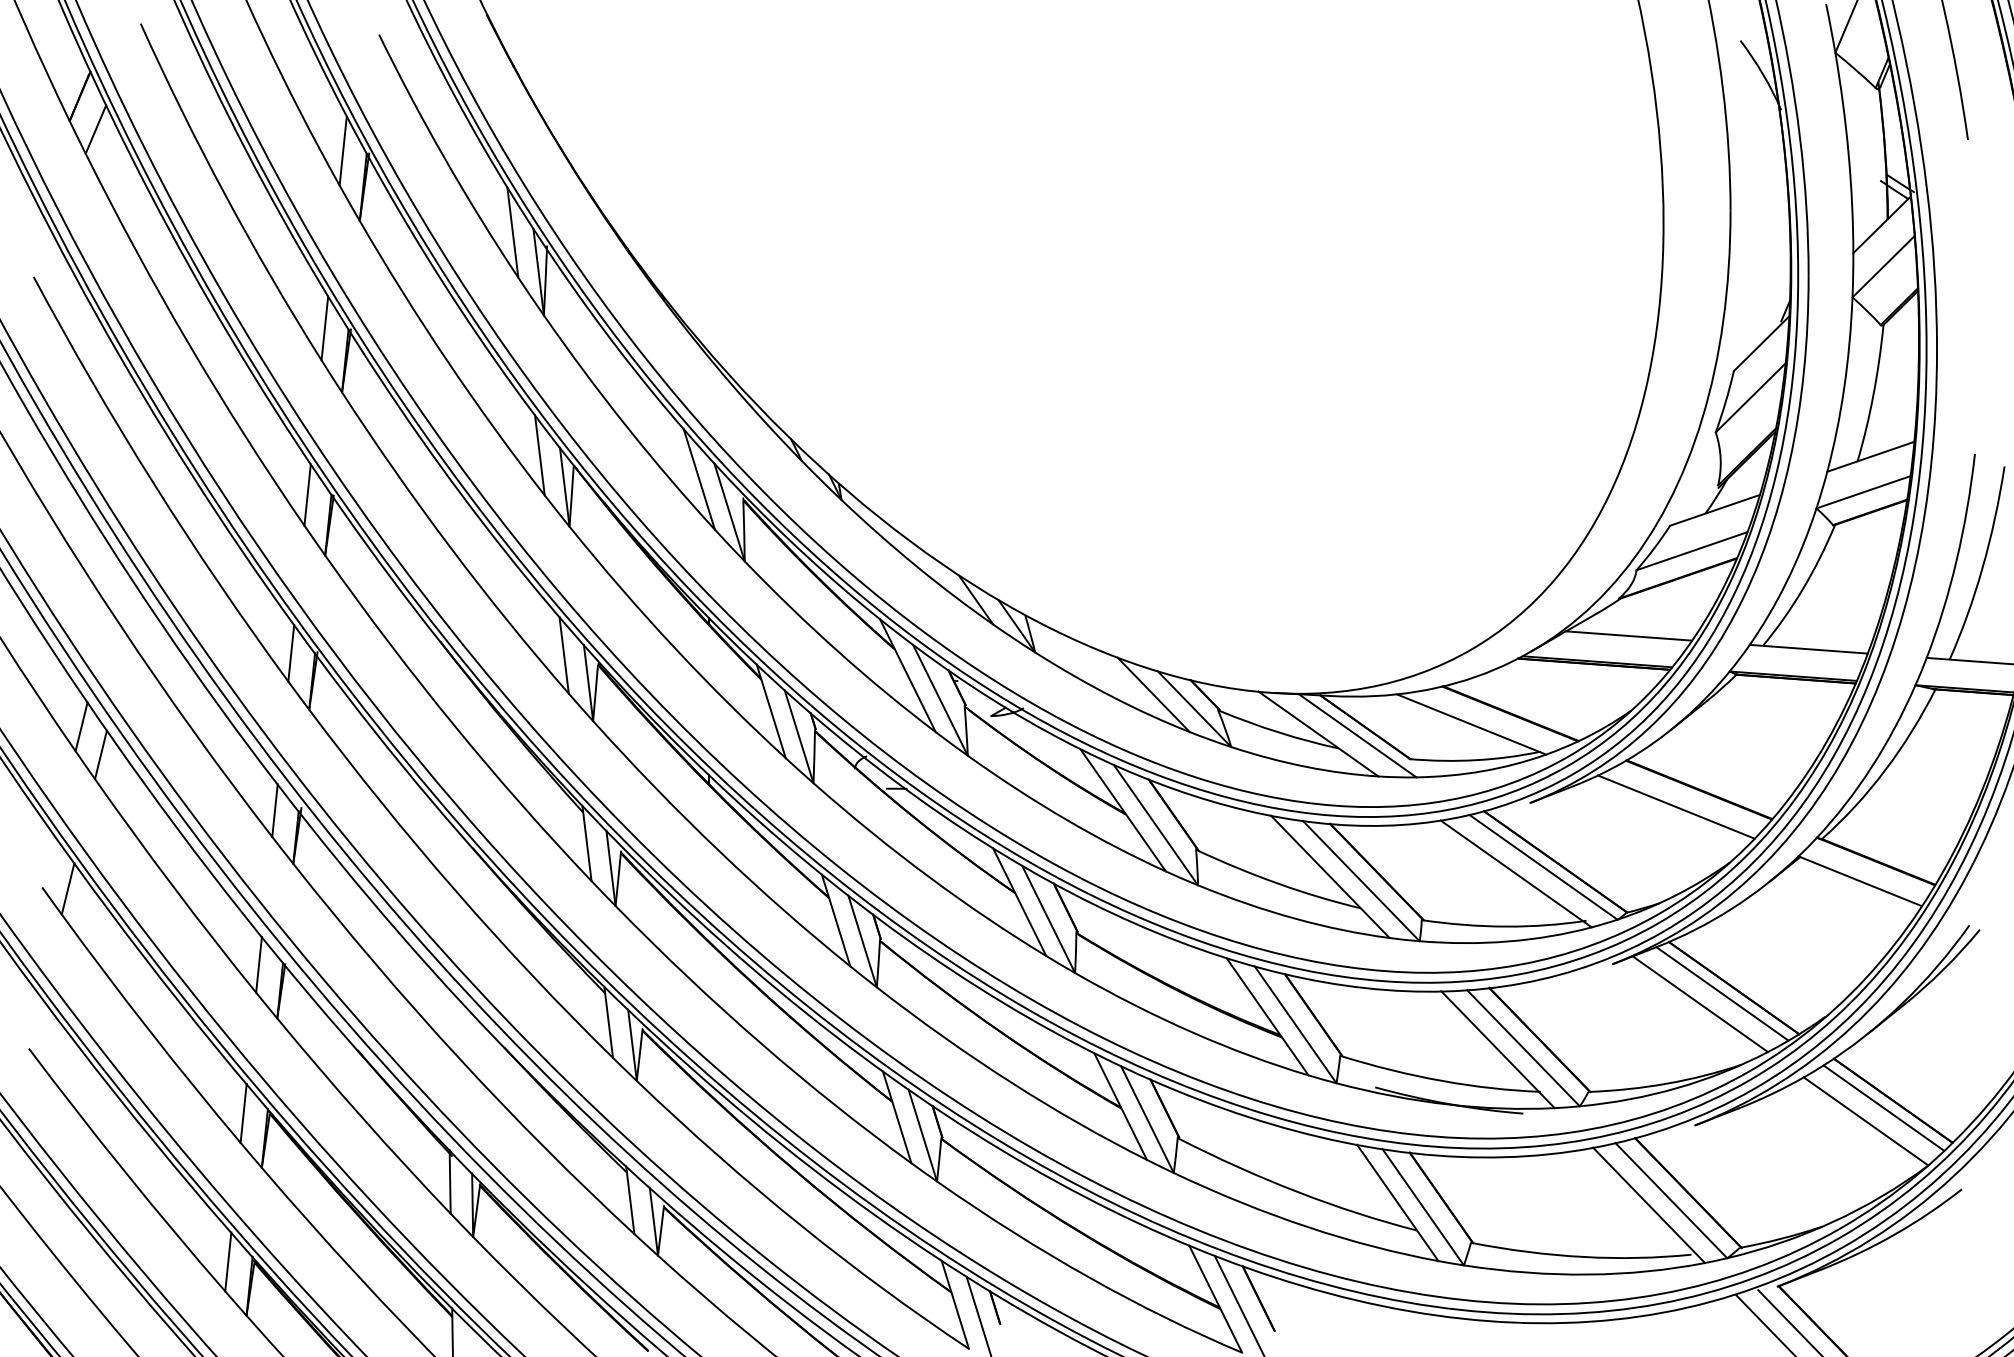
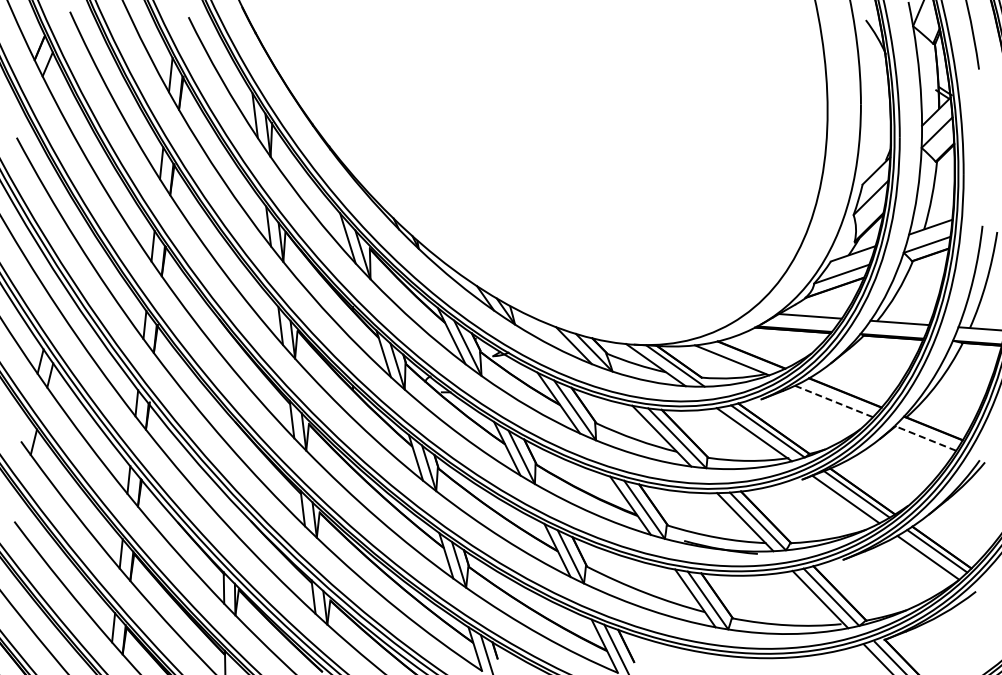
line: (1675, 807) -> (833, 401), solid -> dashed
line: (1858, 881) -> (924, 438), solid -> dashed

